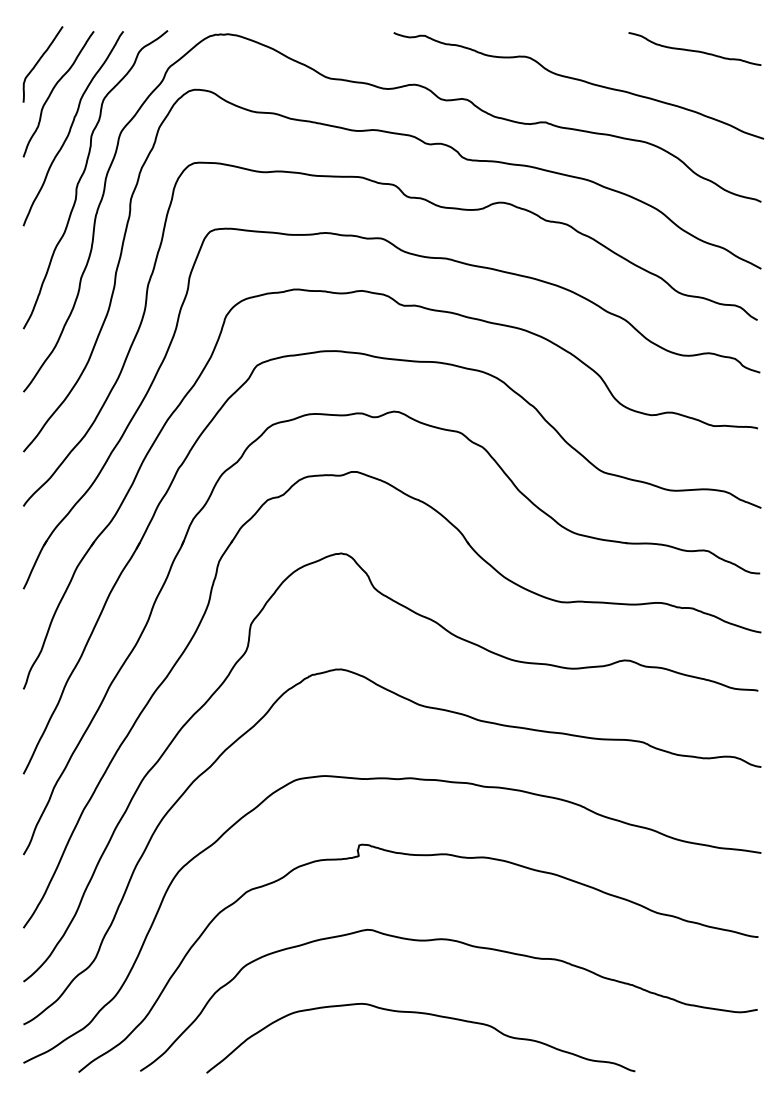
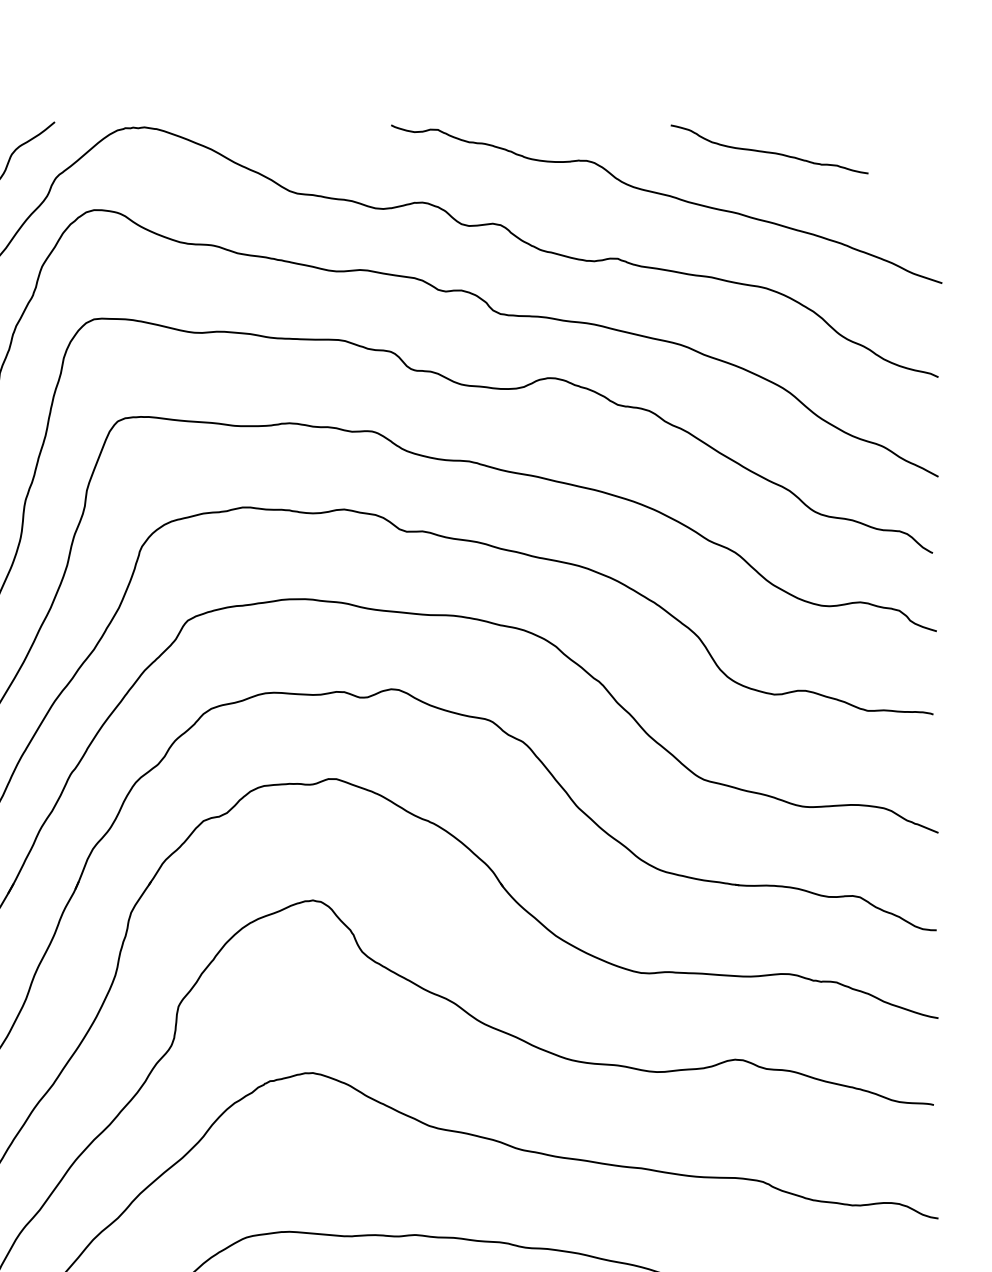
curve: (694, 50) -> (768, 151), moved

